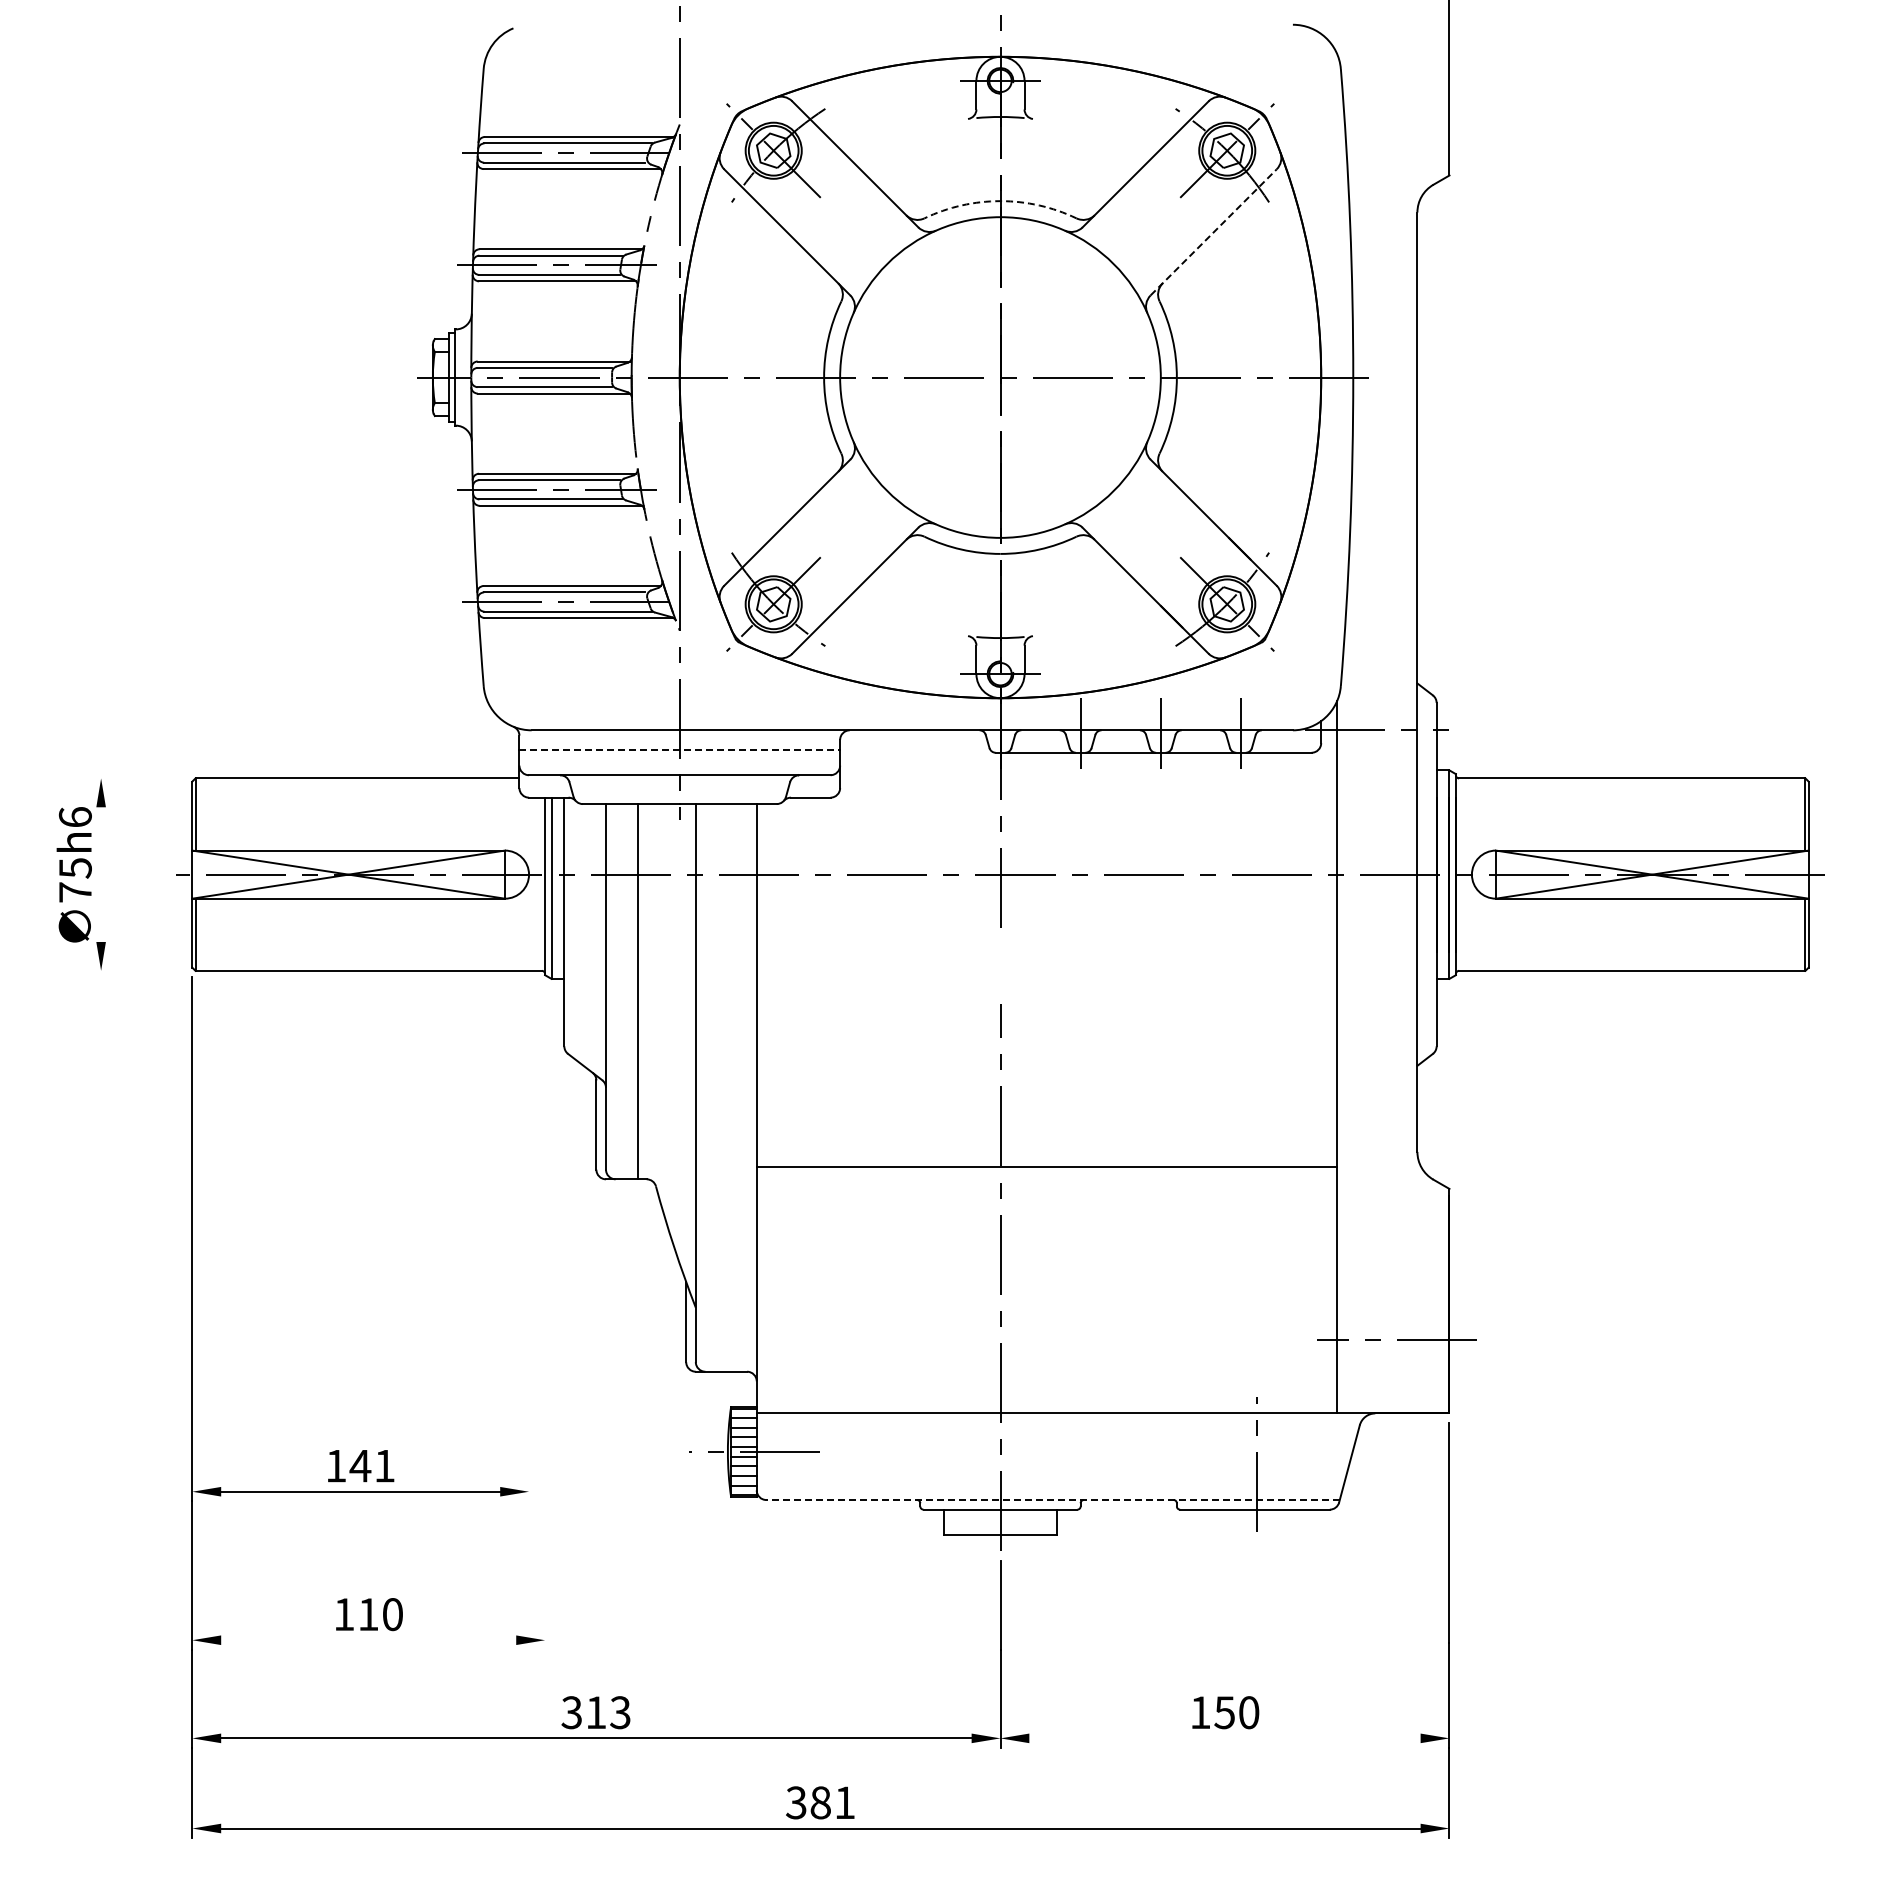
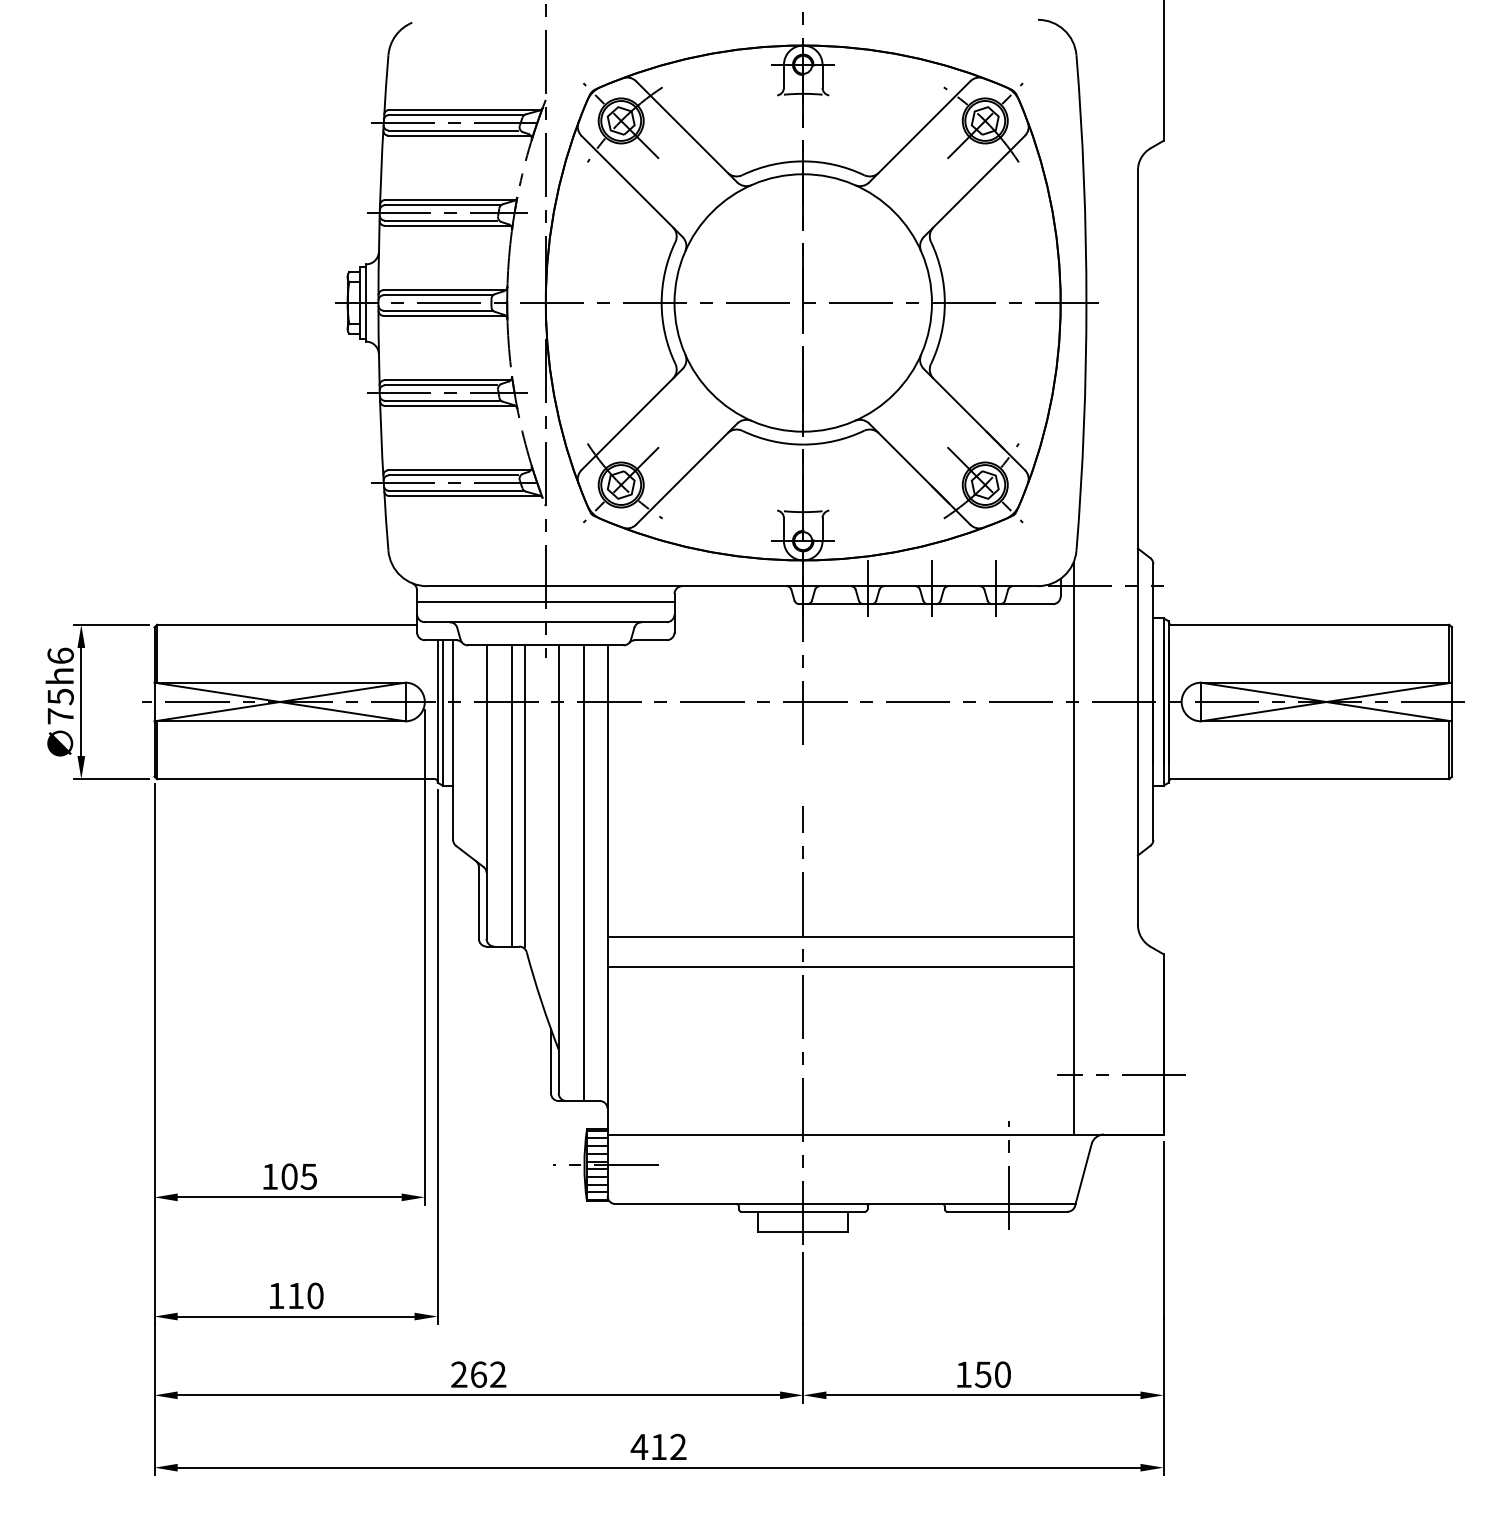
arc: (1000, 201) -> (803, 161), dashed -> solid
line: (1214, 232) -> (975, 186), dashed -> solid
line: (680, 749) -> (546, 601), dashed -> solid
line: (138, 778) -> (111, 624), added
line: (101, 874) -> (81, 701), added
line: (138, 970) -> (111, 778), added
line: (654, 991) -> (525, 795), added
line: (727, 1087) -> (584, 872), added
line: (529, 1192) -> (425, 957), added
line: (1046, 1204) -> (840, 966), added
line: (545, 1316) -> (438, 1056), added
text: (371, 1465) -> (298, 1176), 141 -> 105
line: (1053, 1500) -> (845, 1204), dashed -> solid
line: (368, 1640) -> (295, 1316), added
text: (595, 1712) -> (478, 1374), 313 -> 262
line: (1224, 1738) -> (983, 1395), added
text: (820, 1802) -> (658, 1446), 381 -> 412

